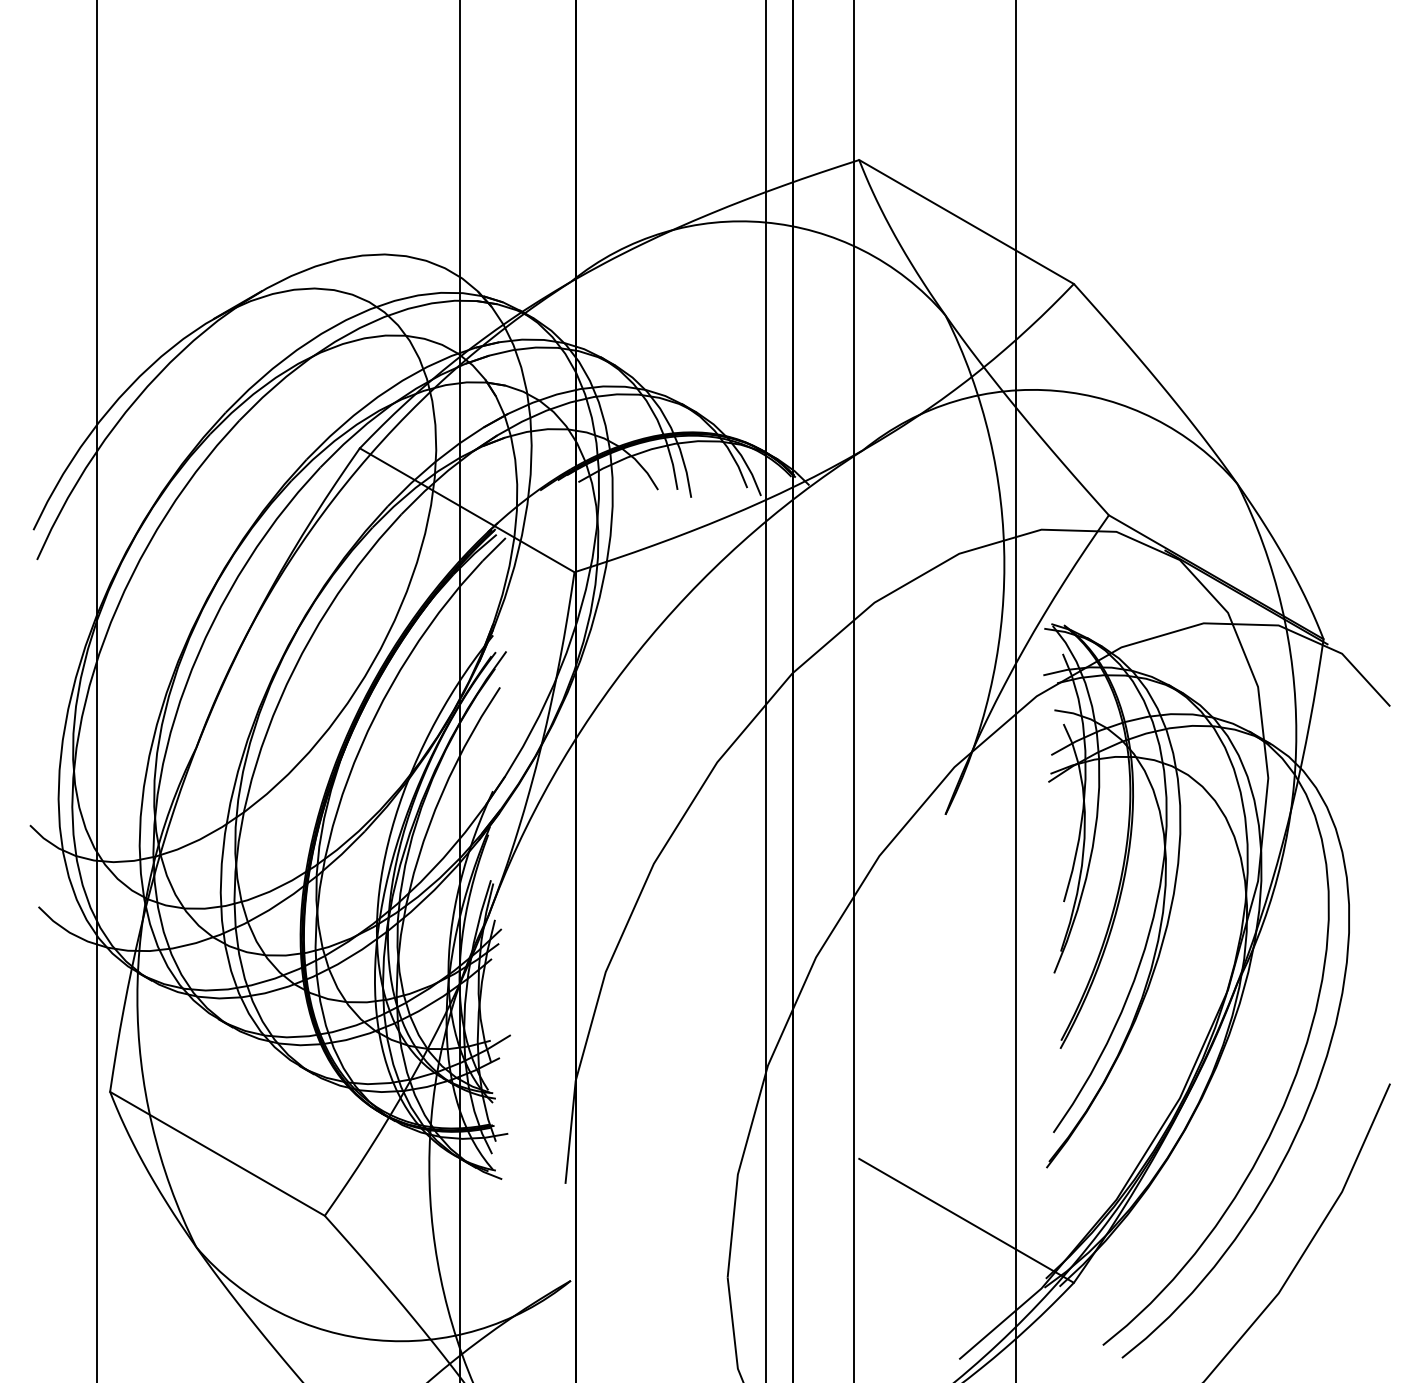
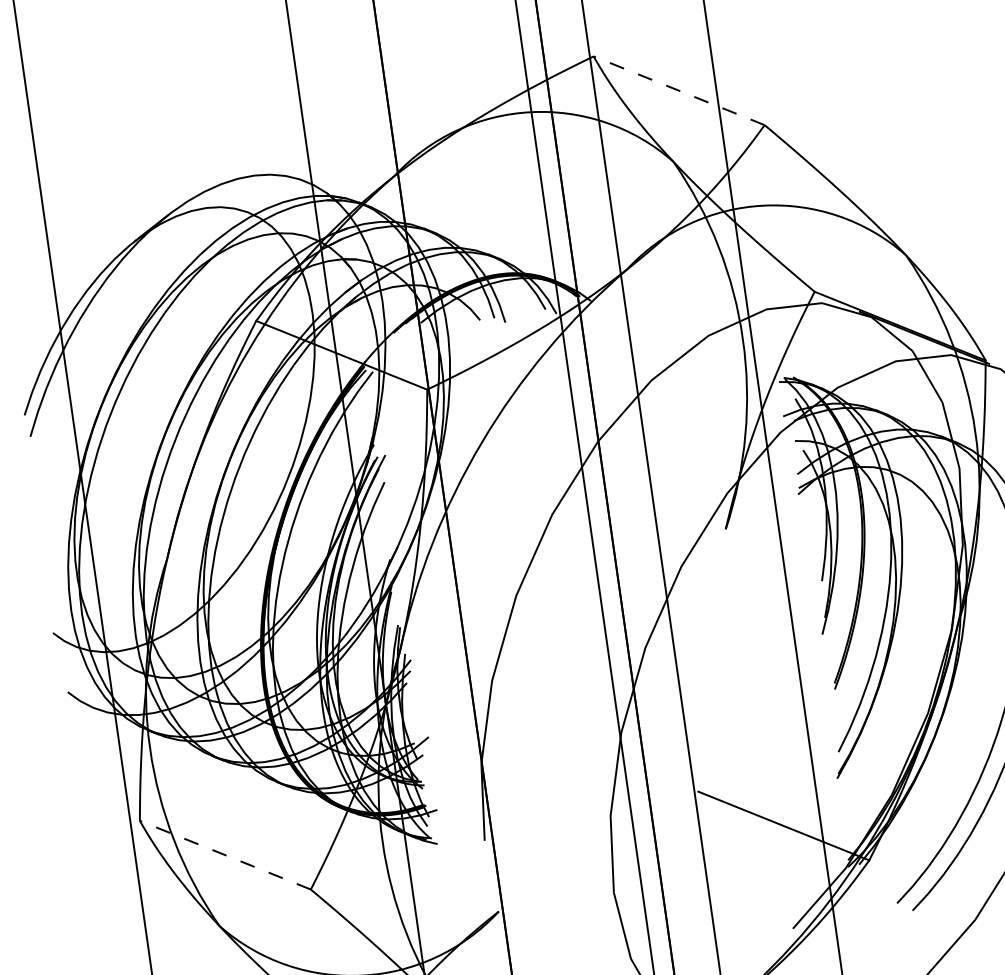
line: (966, 222) -> (679, 91), solid -> dashed
line: (217, 1153) -> (225, 854), solid -> dashed

